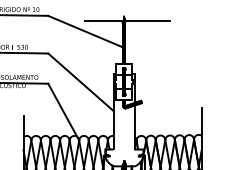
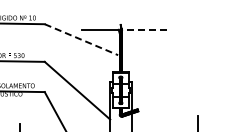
line: (147, 21) -> (144, 29), solid -> dashed
line: (84, 31) -> (81, 39), solid -> dashed

